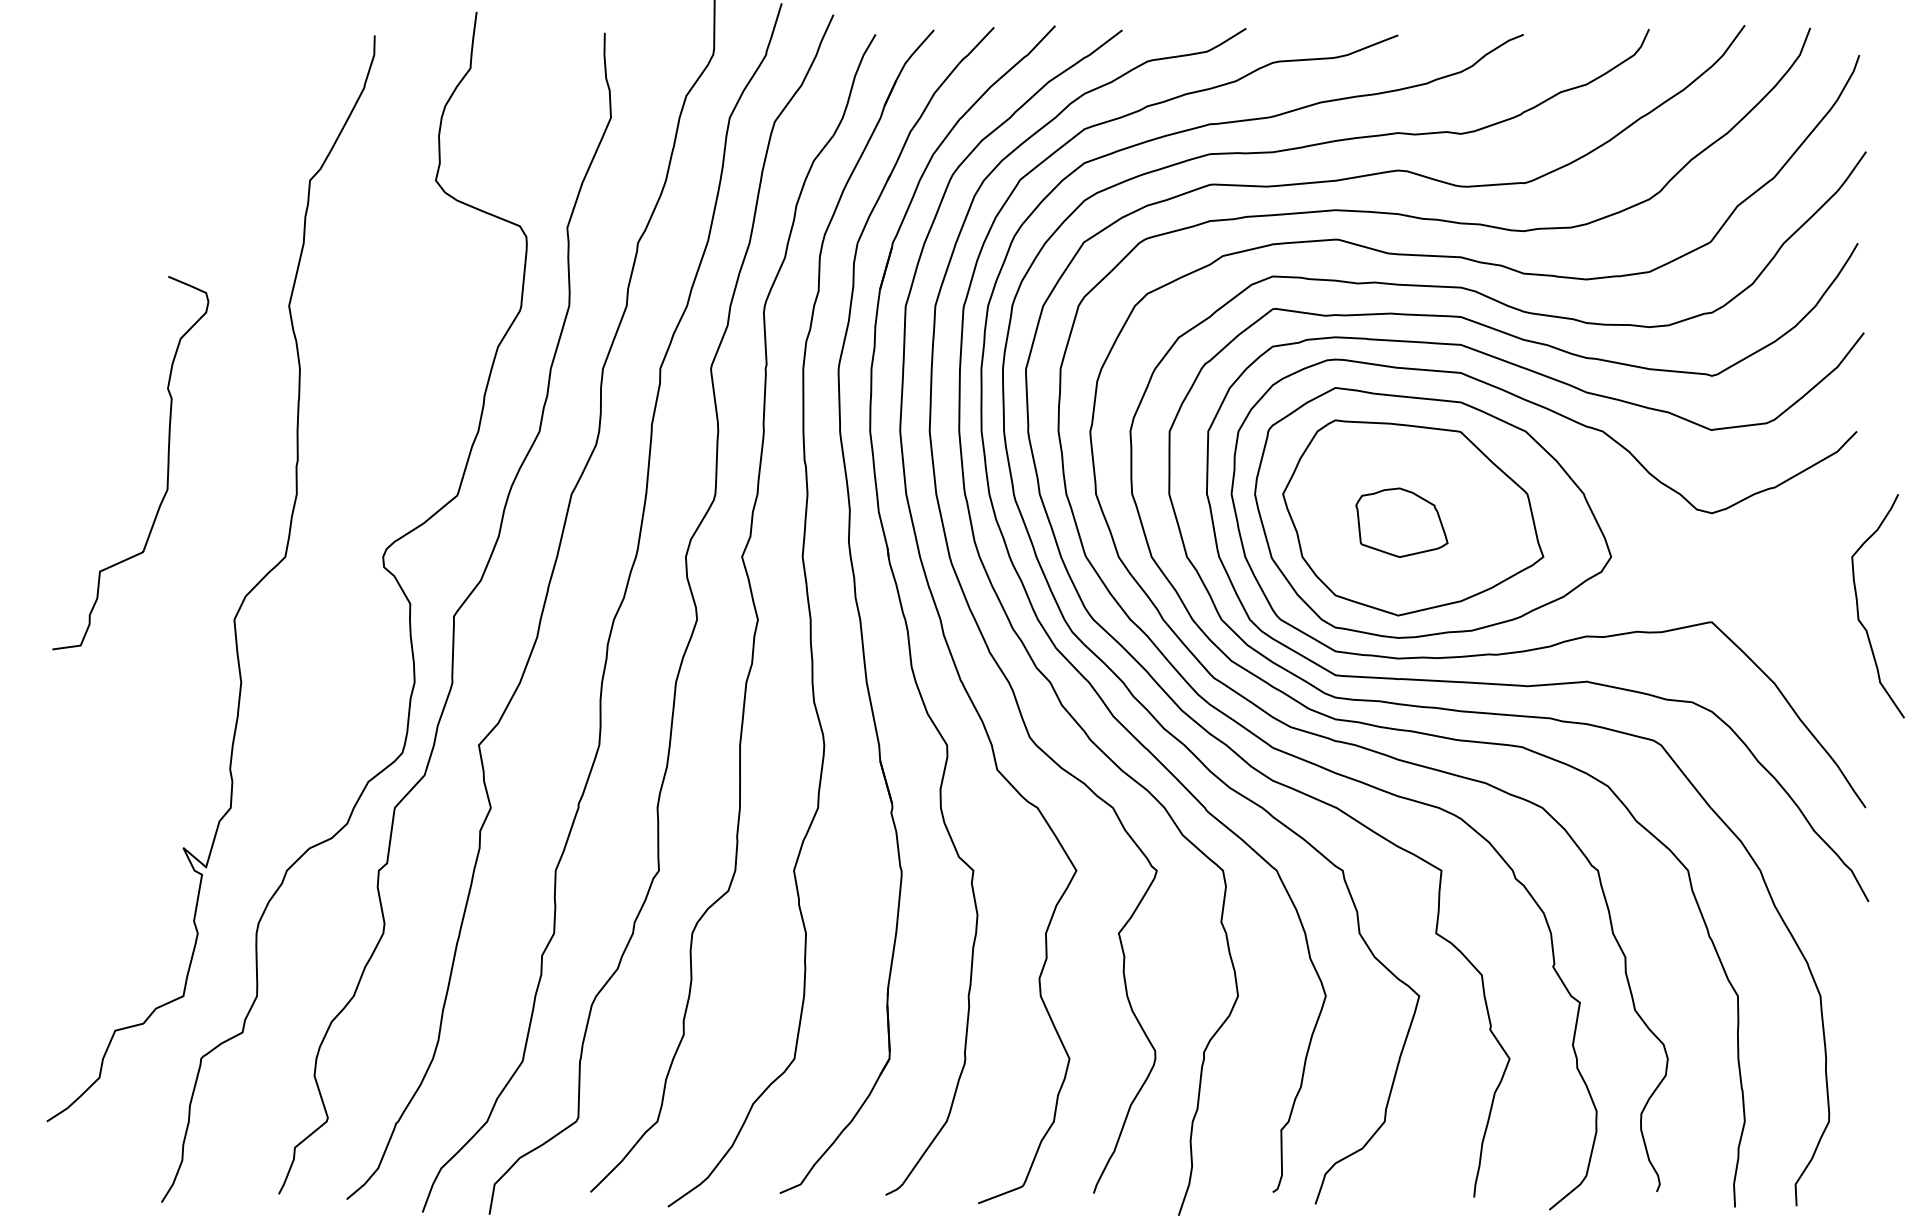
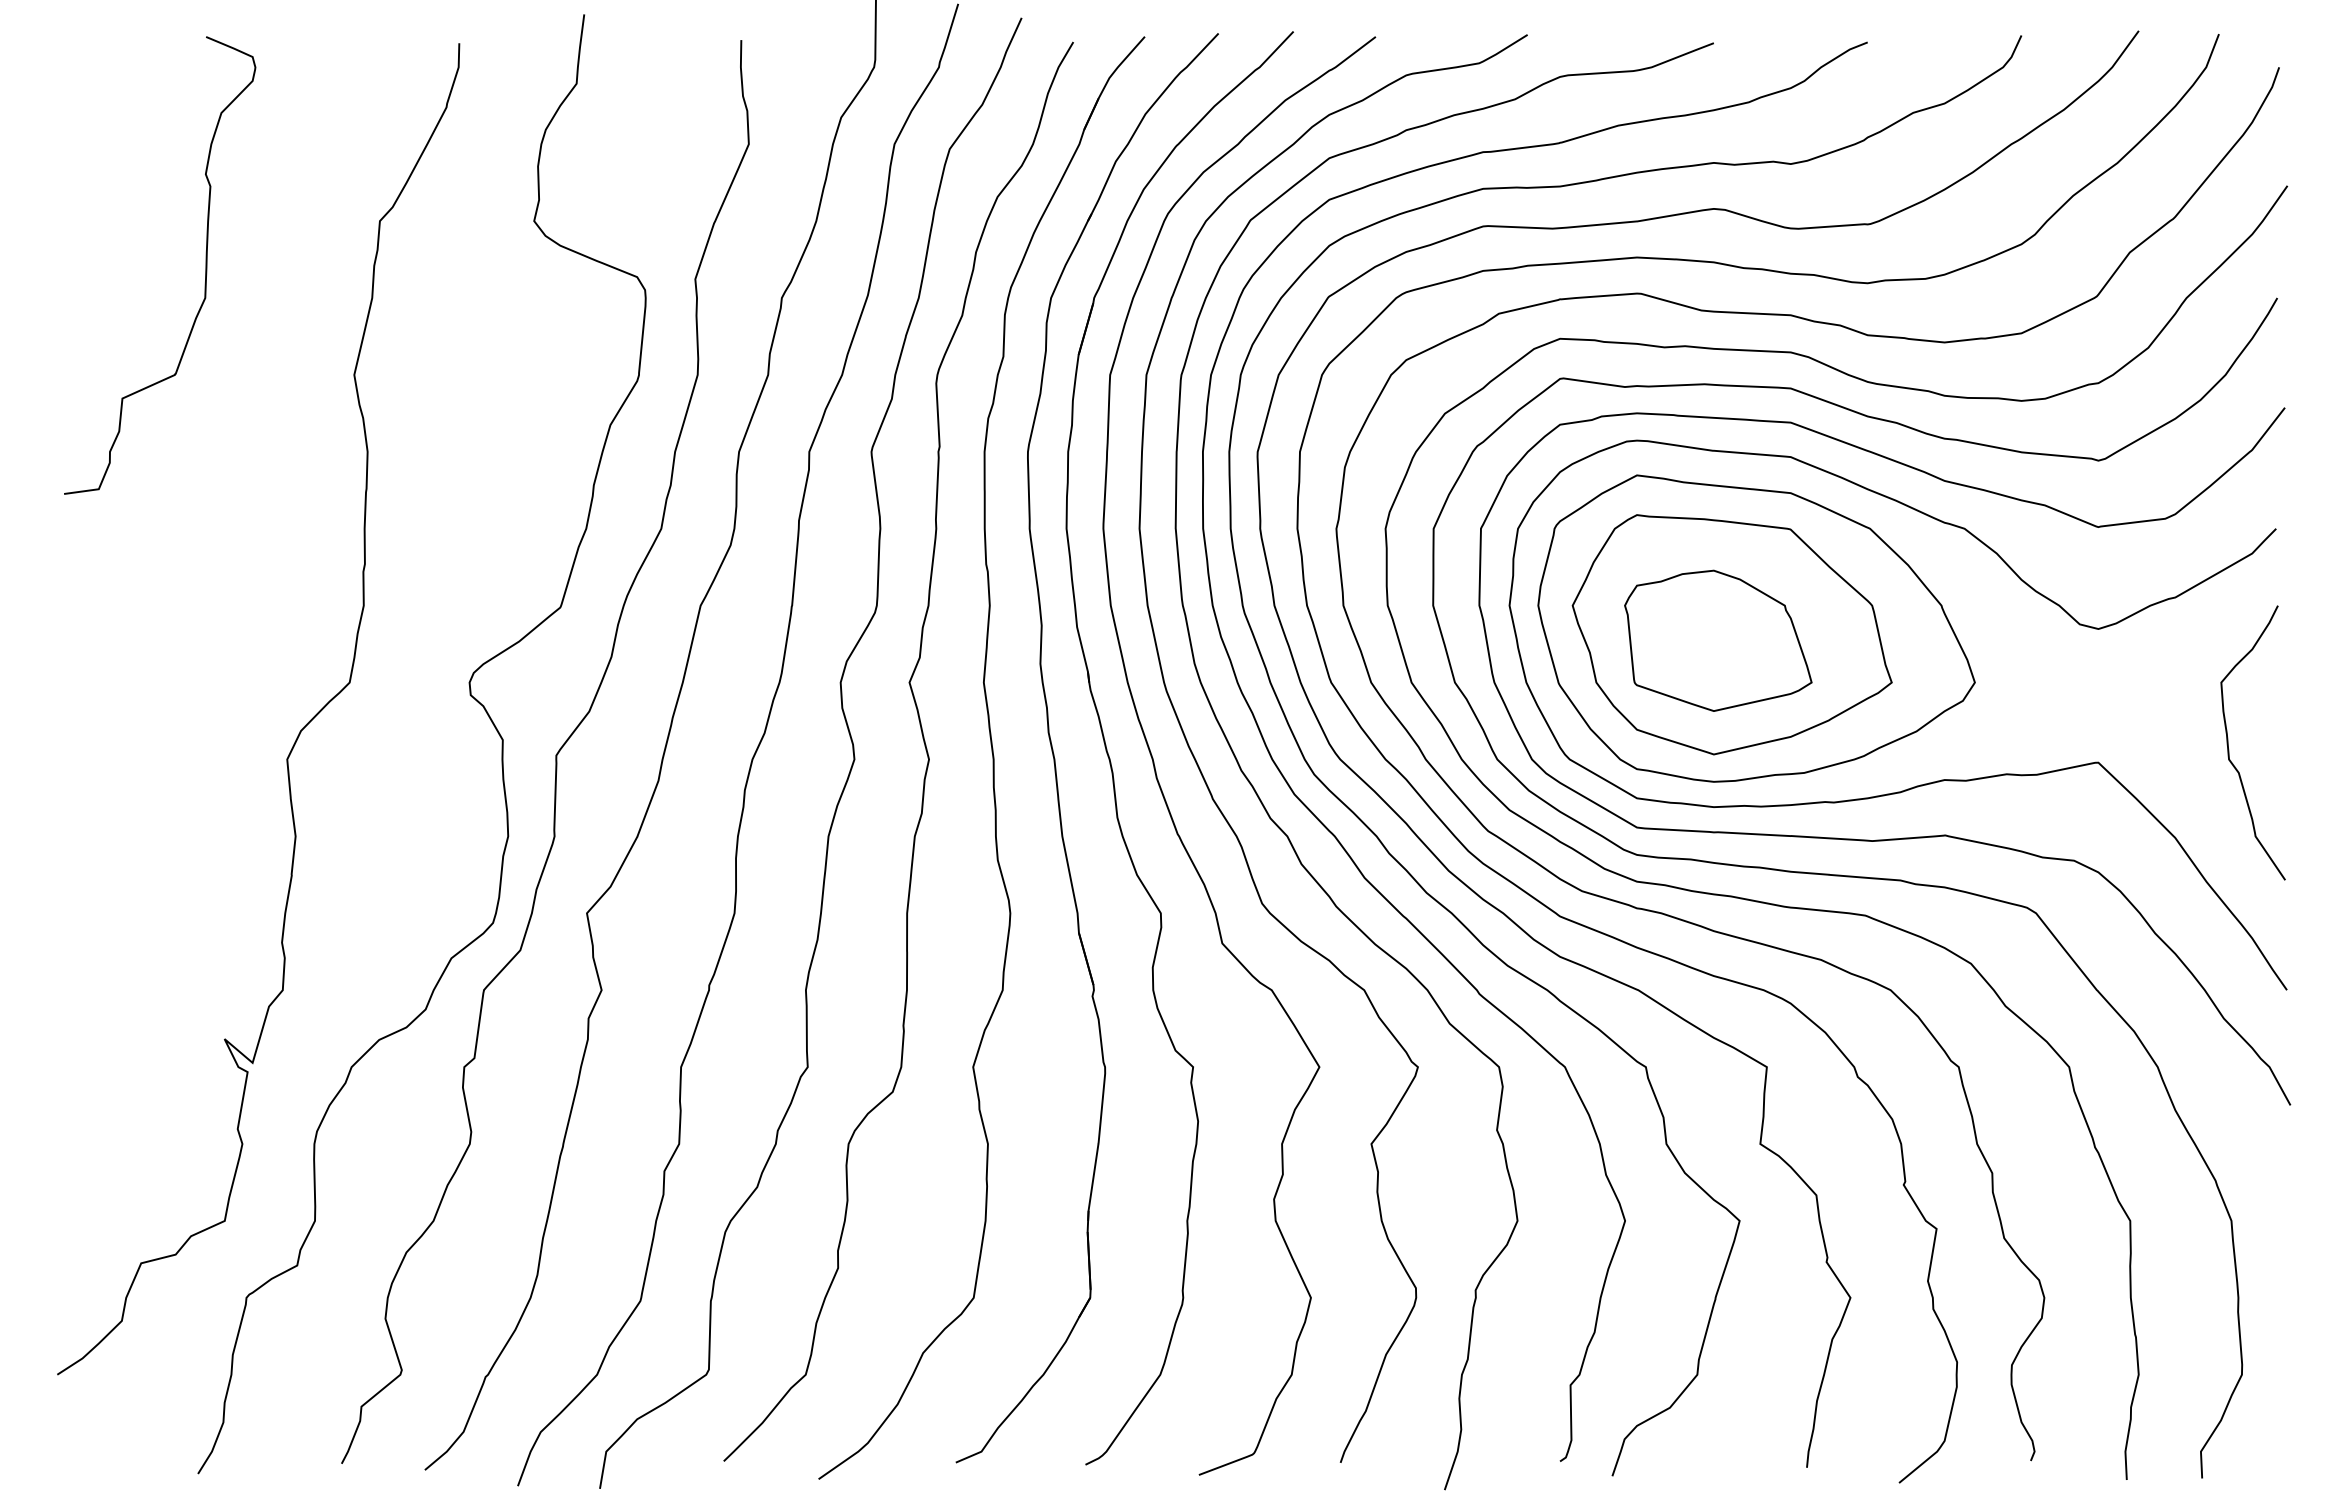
curve: (167, 463) -> (205, 265), moved
part: (1402, 522) -> (1718, 640), size x1.67
curve: (1858, 605) -> (2228, 742), moved

